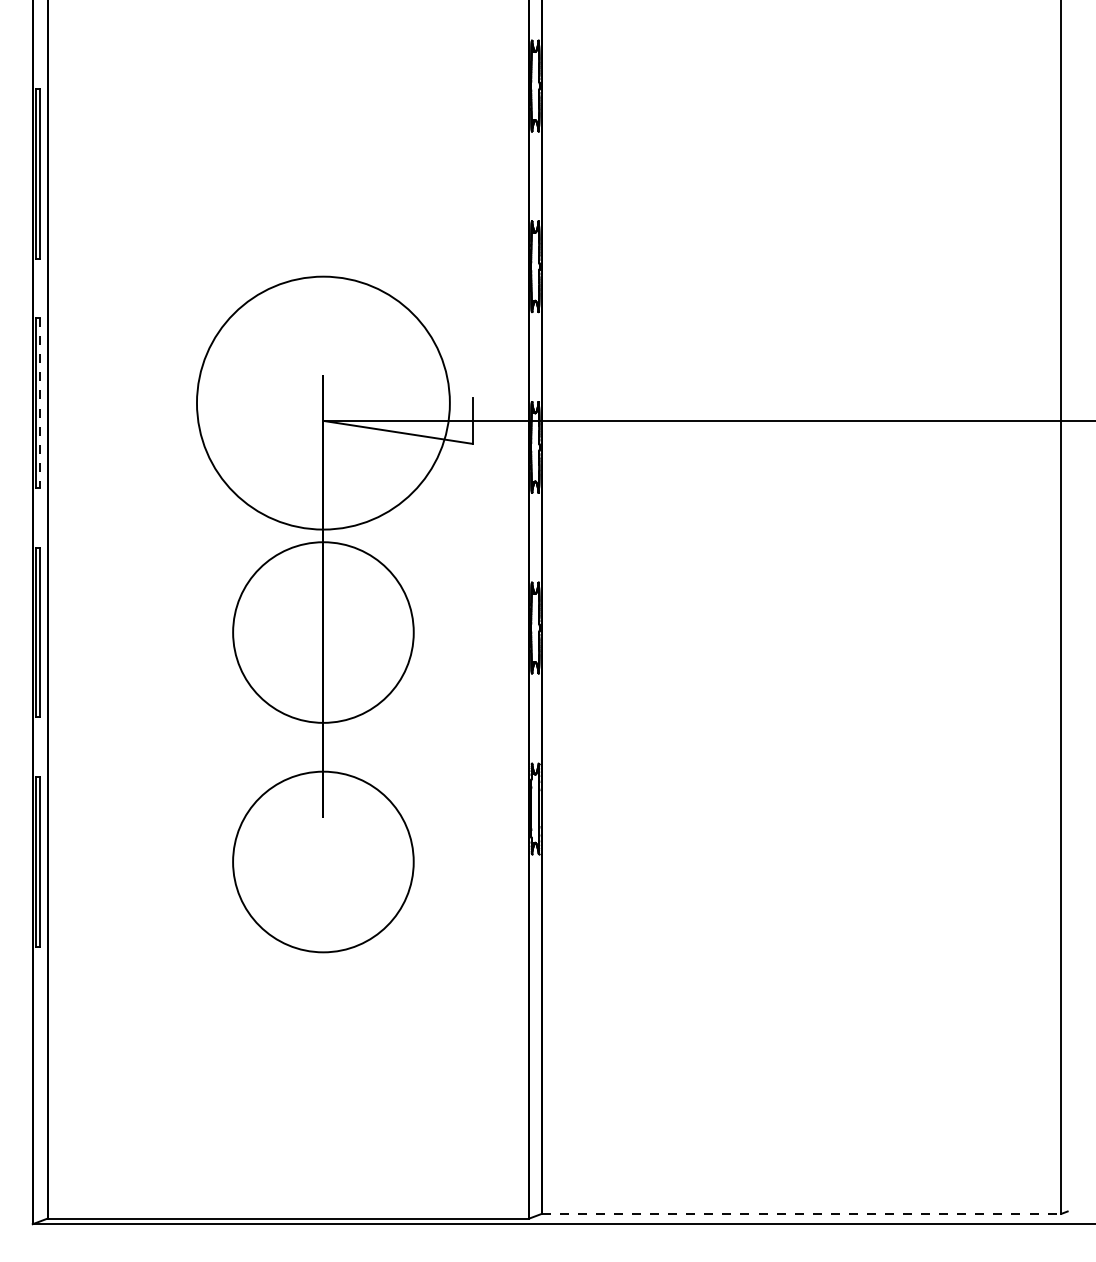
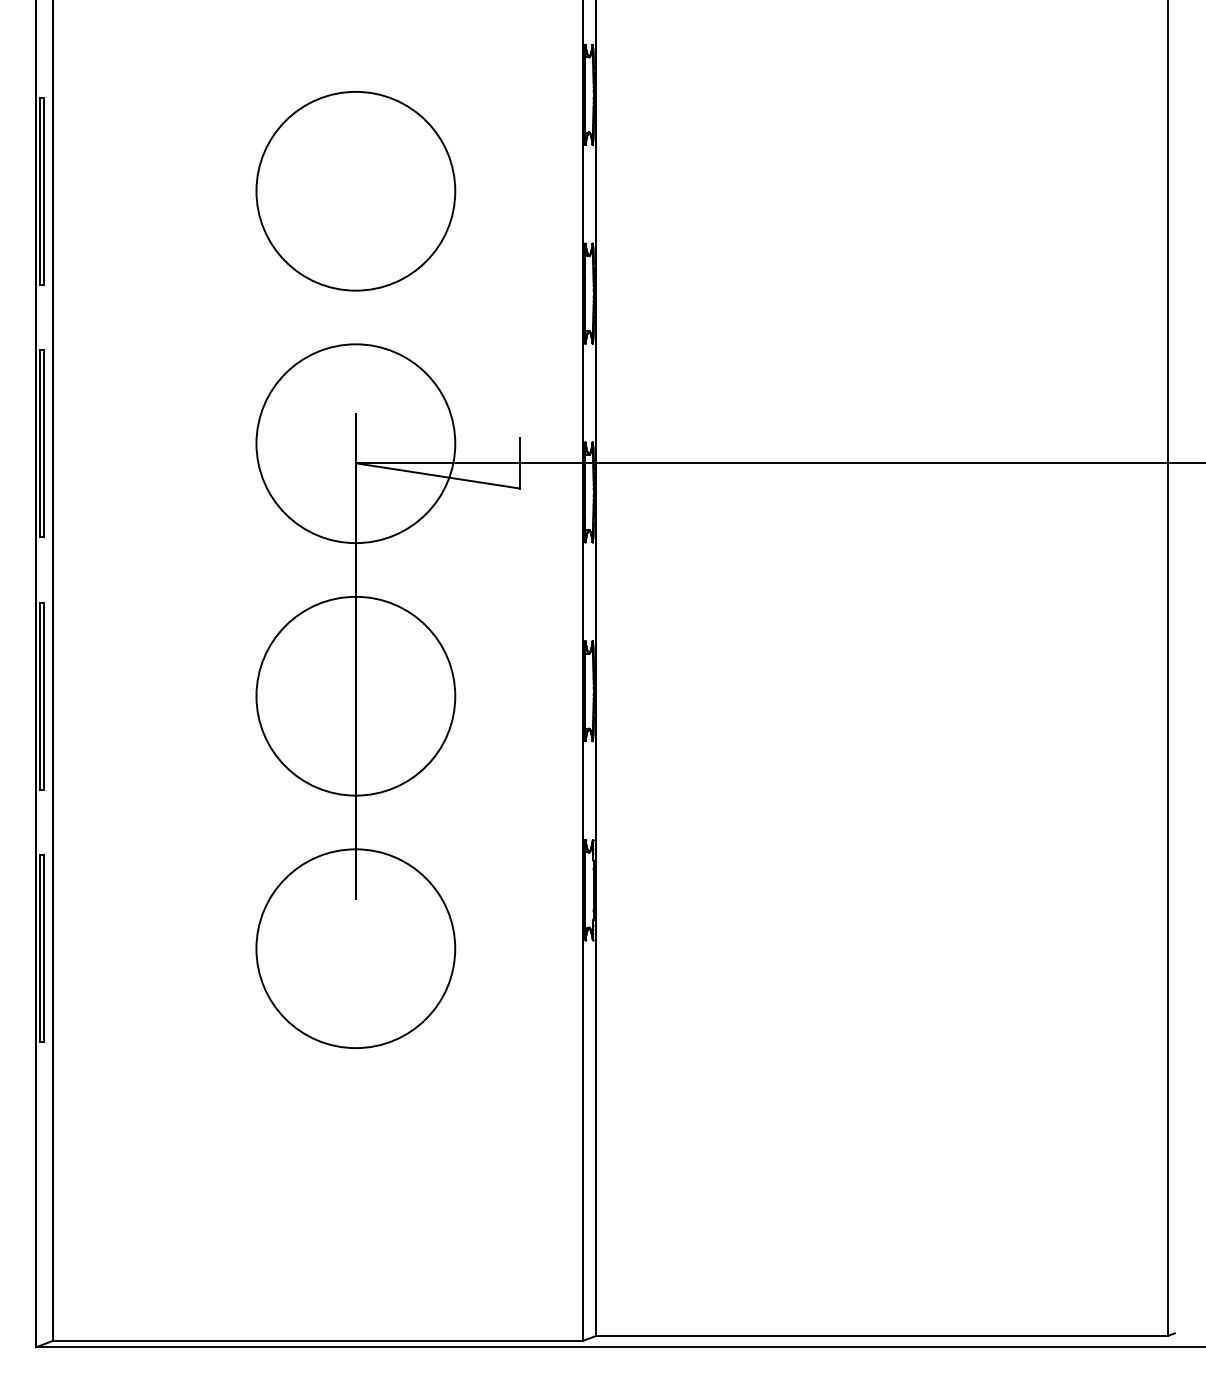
circle: (323, 173) -> (355, 191), added
circle: (323, 402) -> (355, 443), size x0.71
line: (40, 403) -> (44, 444), dashed -> solid
line: (801, 1213) -> (881, 1335), dashed -> solid

